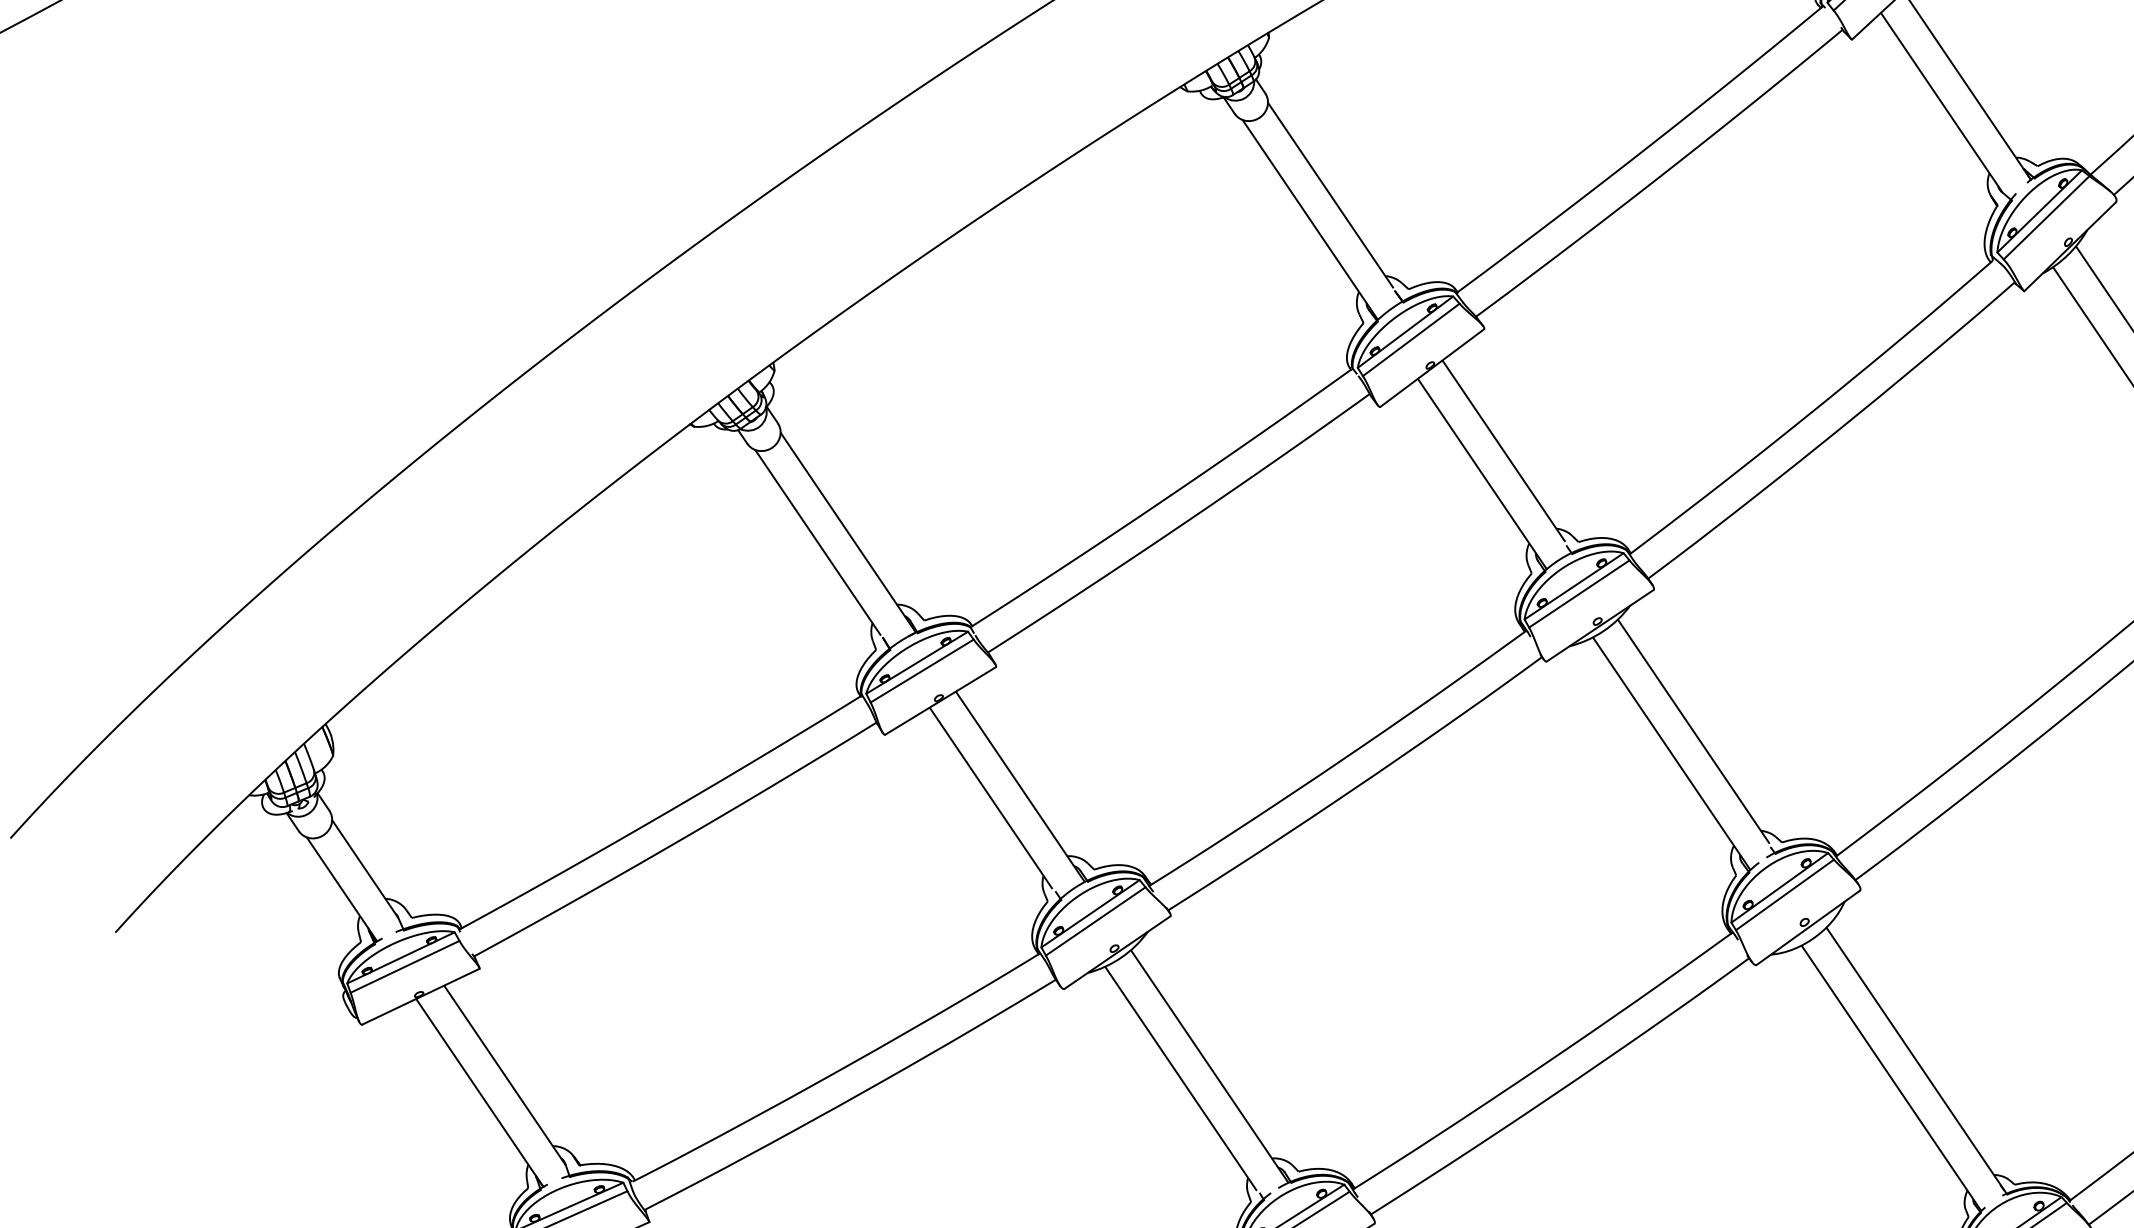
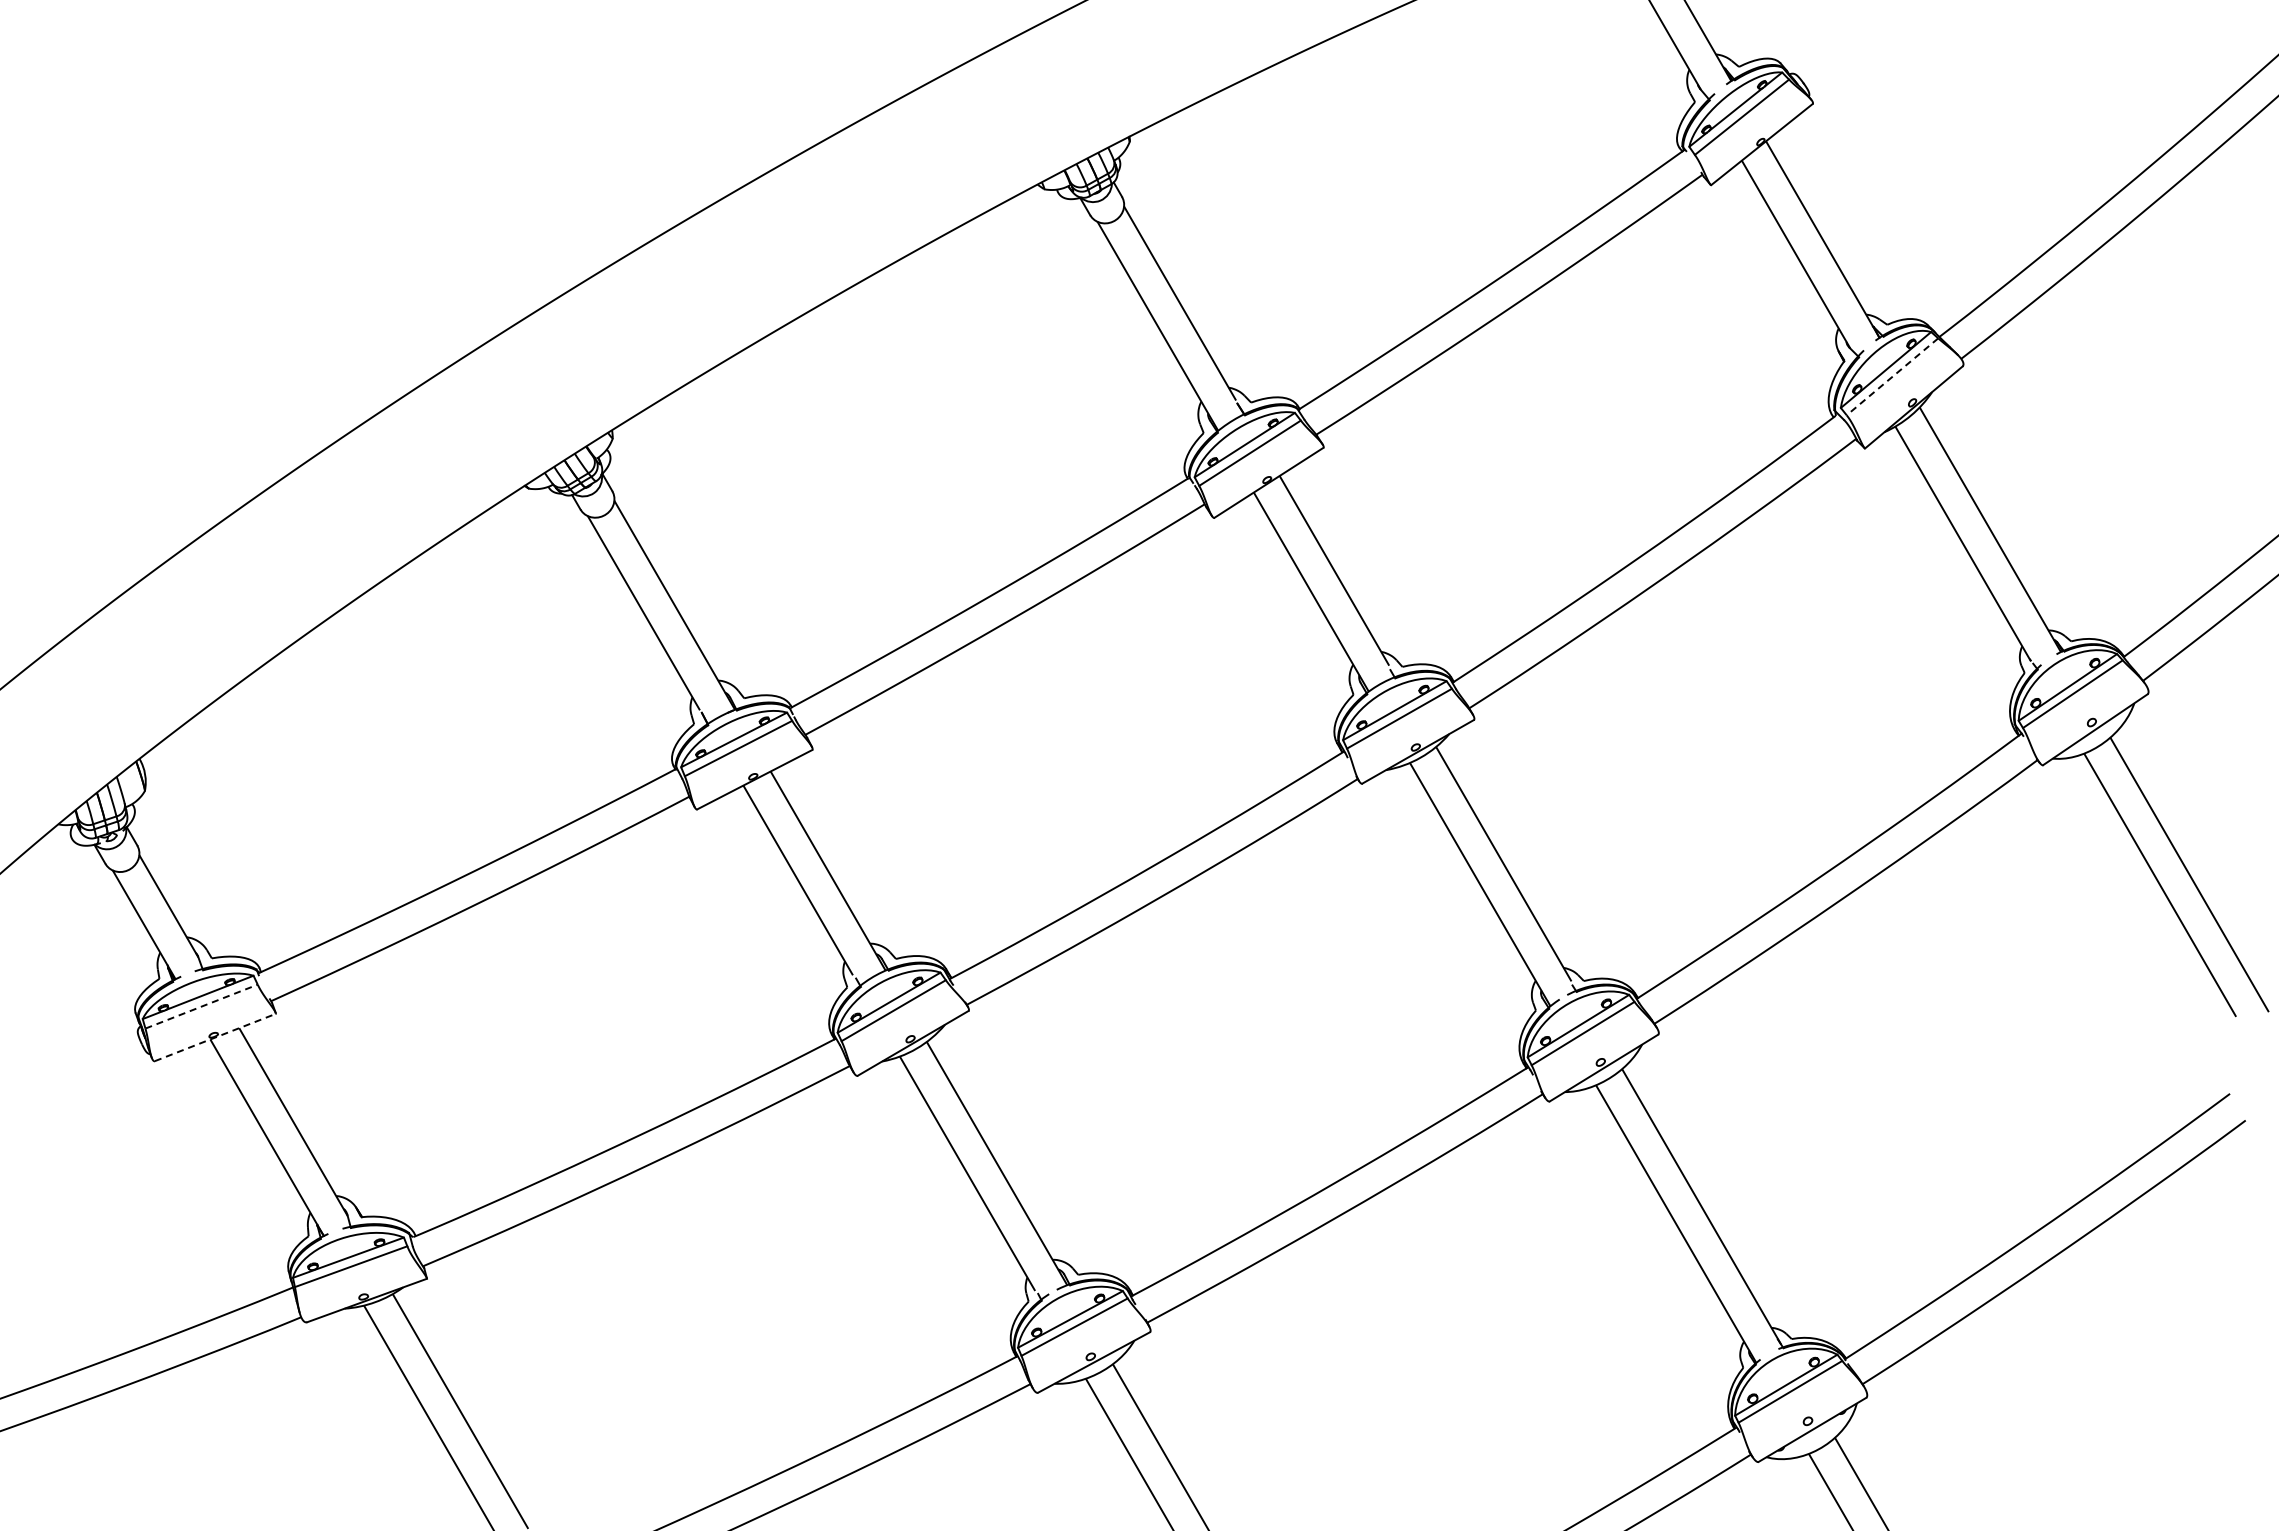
line: (2046, 217) -> (1892, 376), solid -> dashed
line: (405, 966) -> (202, 1006), solid -> dashed
line: (421, 996) -> (215, 1037), solid -> dashed

